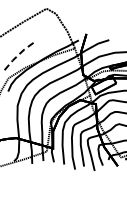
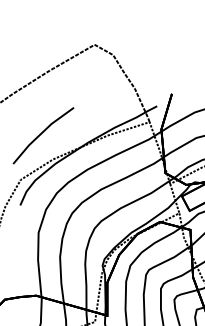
line: (19, 54) -> (42, 133), dashed -> solid

